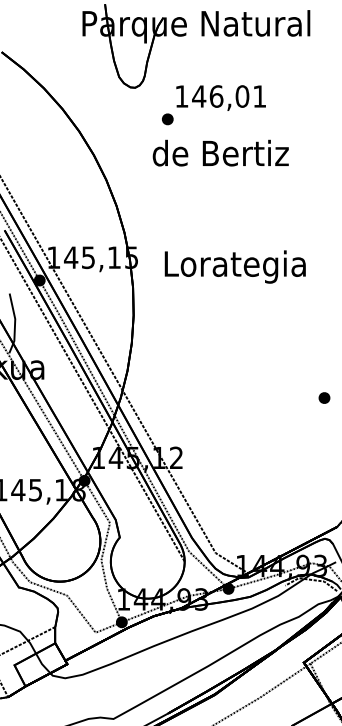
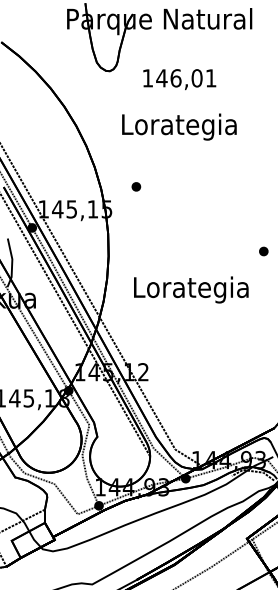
part: (167, 118) -> (136, 186), moved
text: (220, 155) -> (179, 126), de Bertiz -> Lorategia
text: (235, 266) -> (191, 289), moved
part: (324, 398) -> (263, 251), moved

